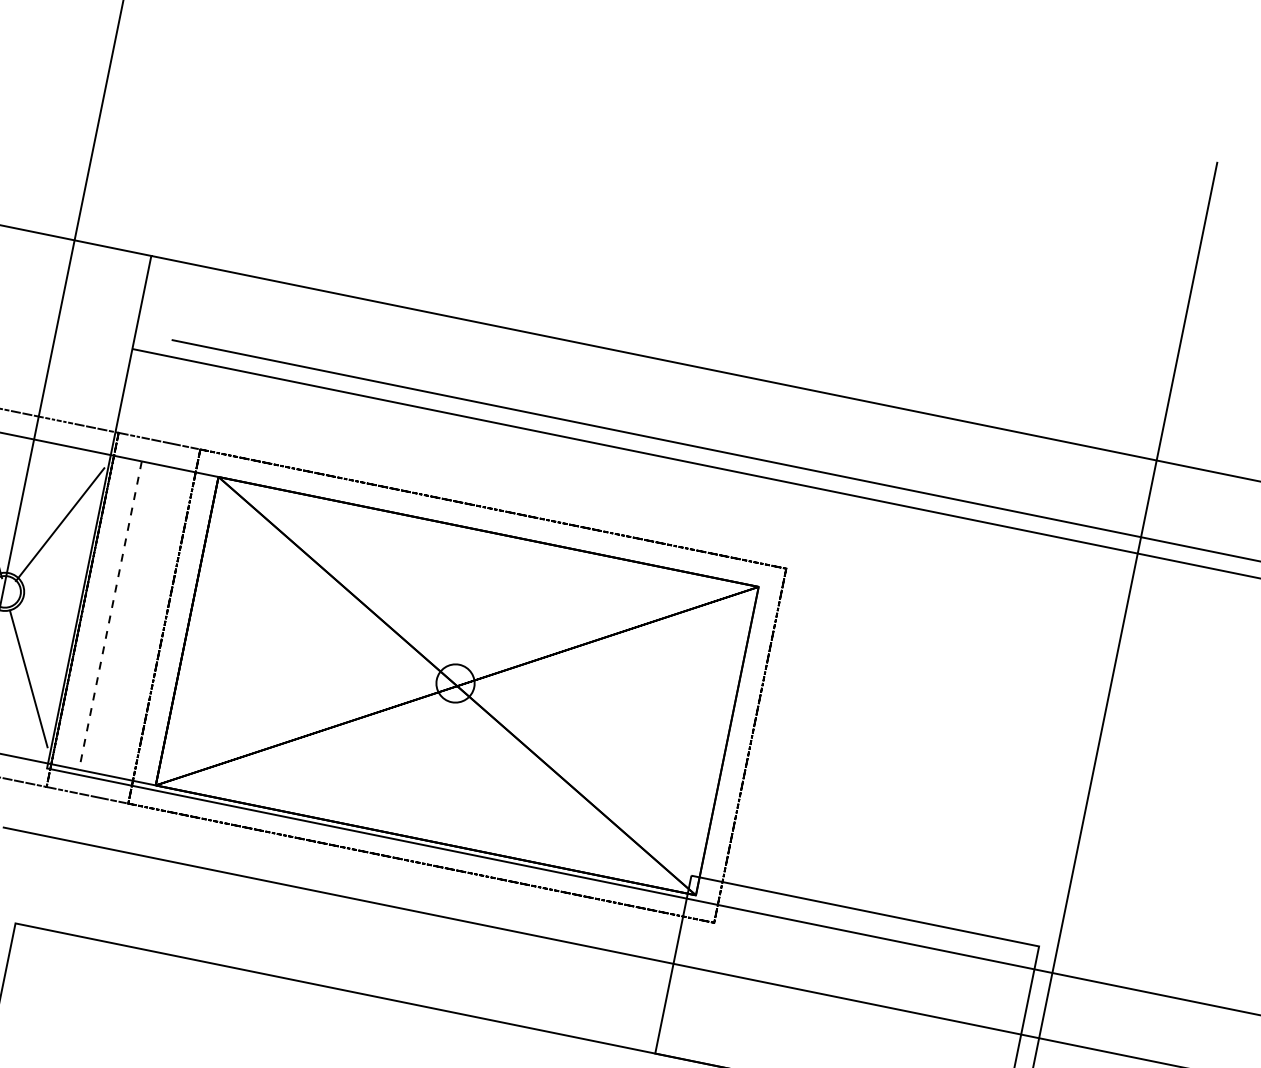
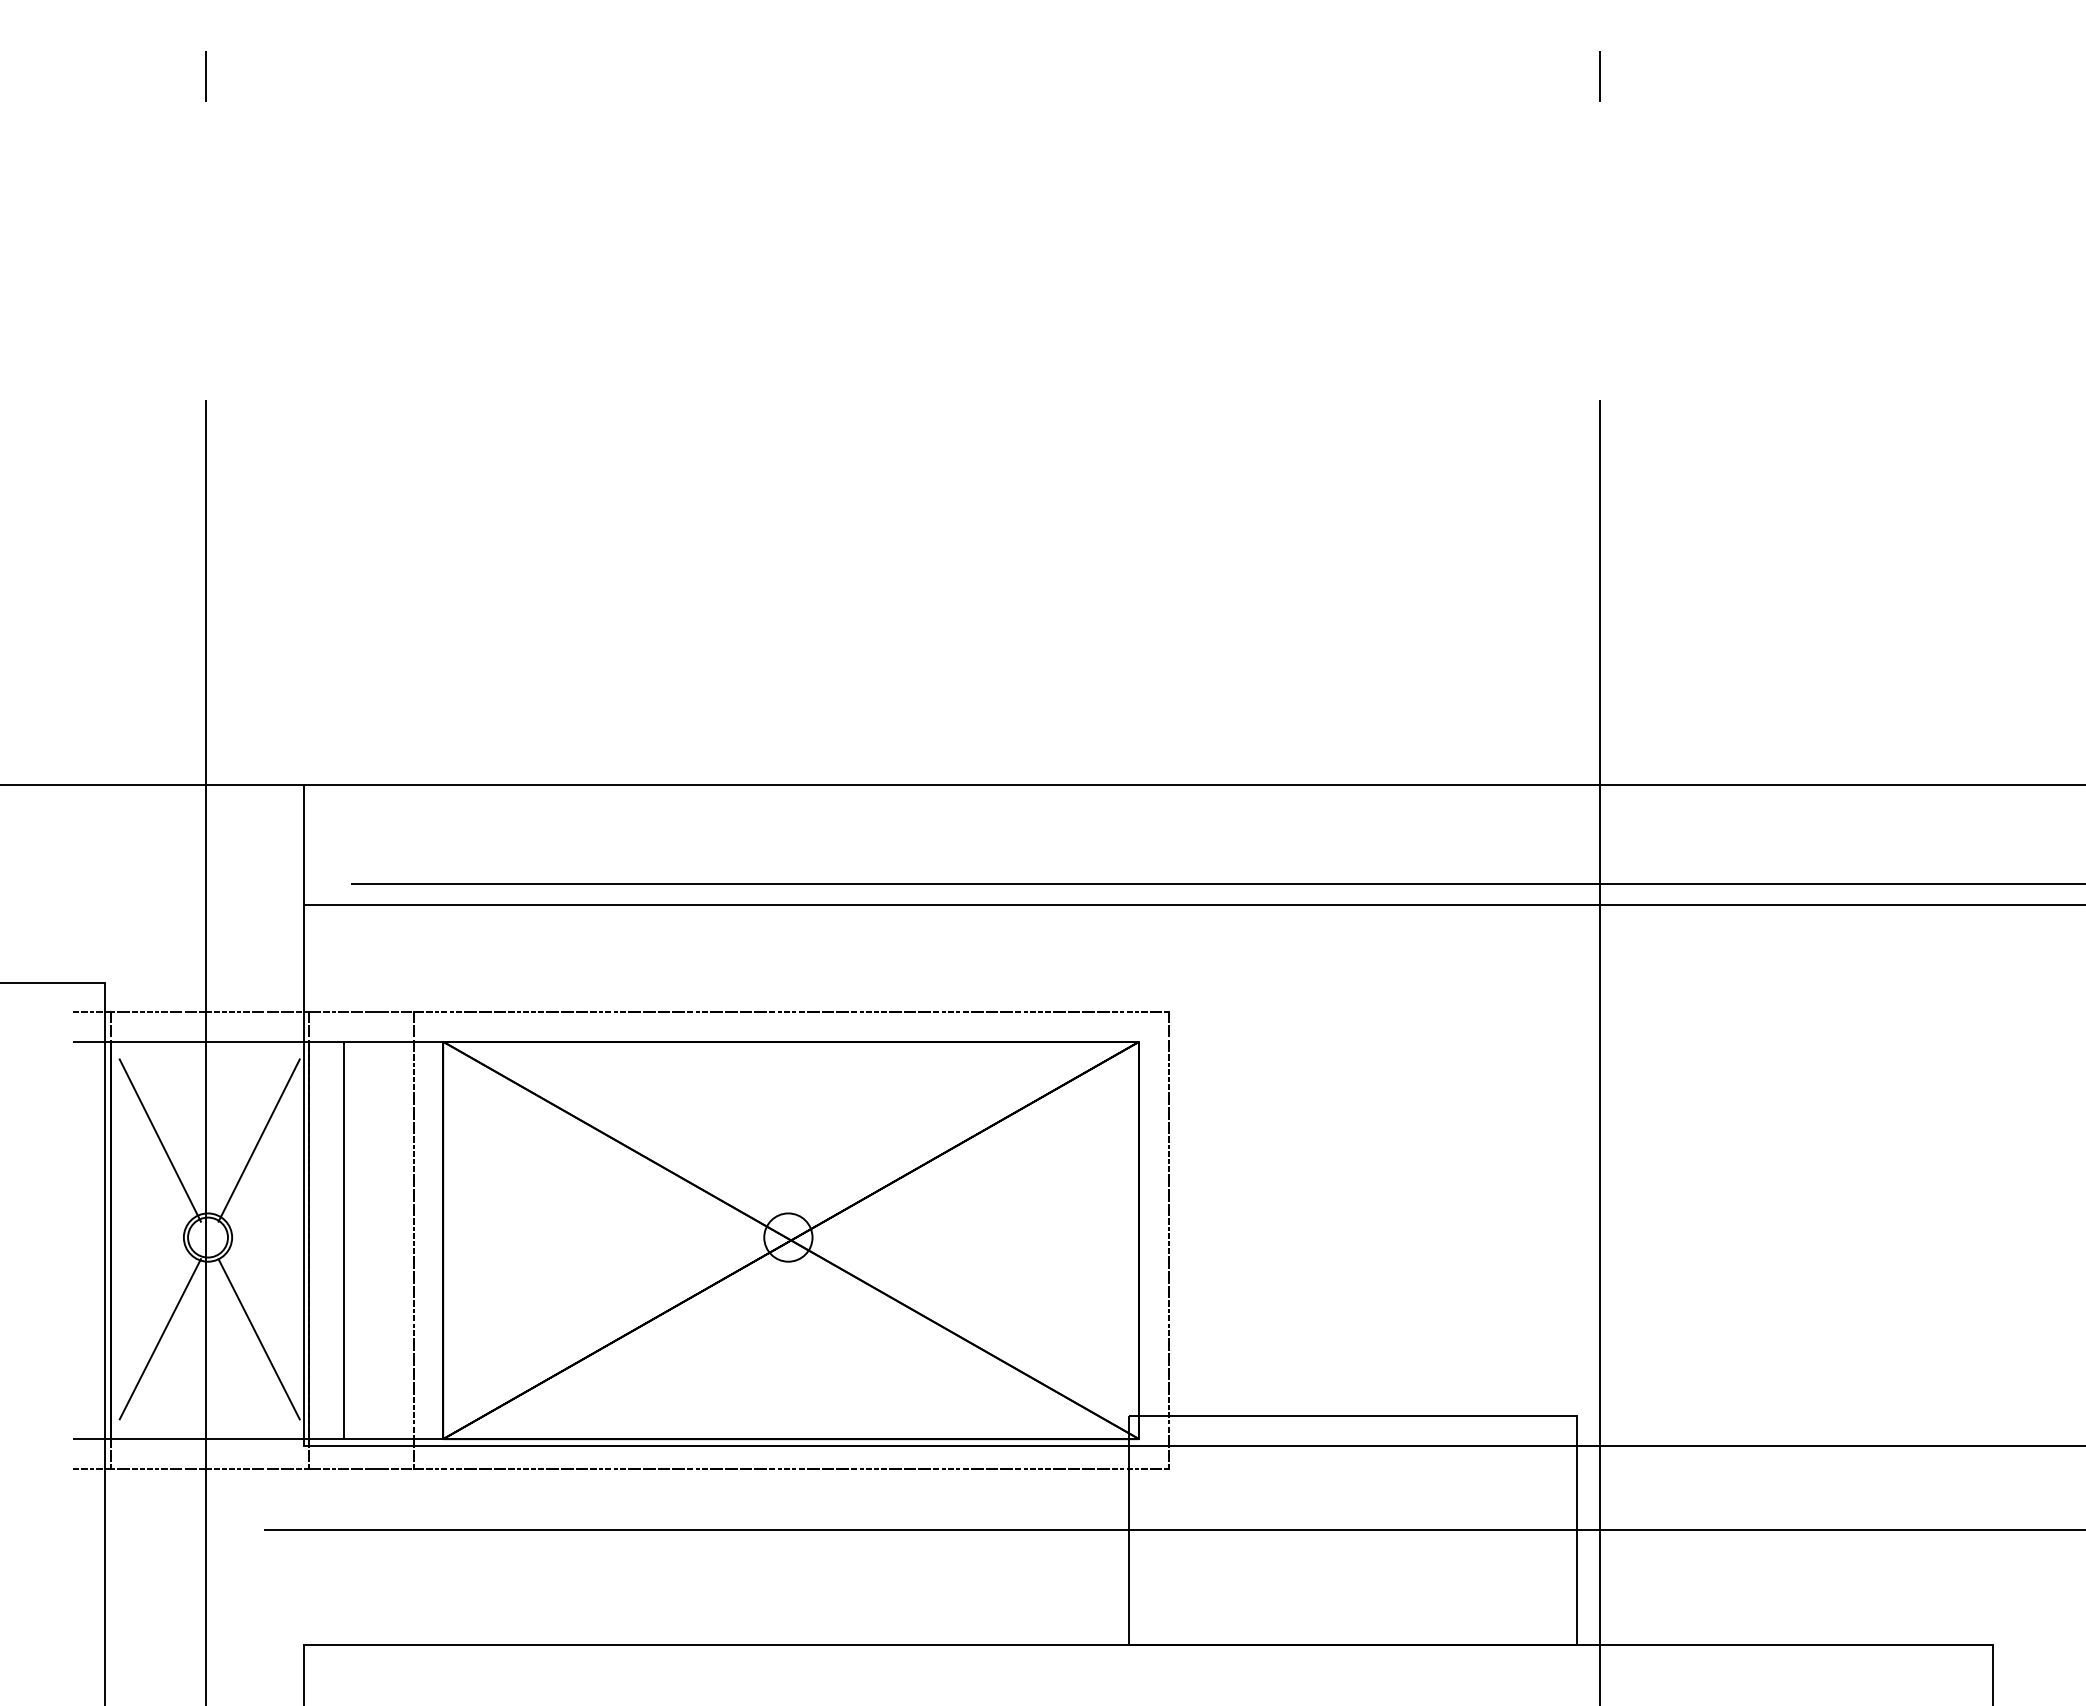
line: (110, 615) -> (344, 1240), dashed -> solid

